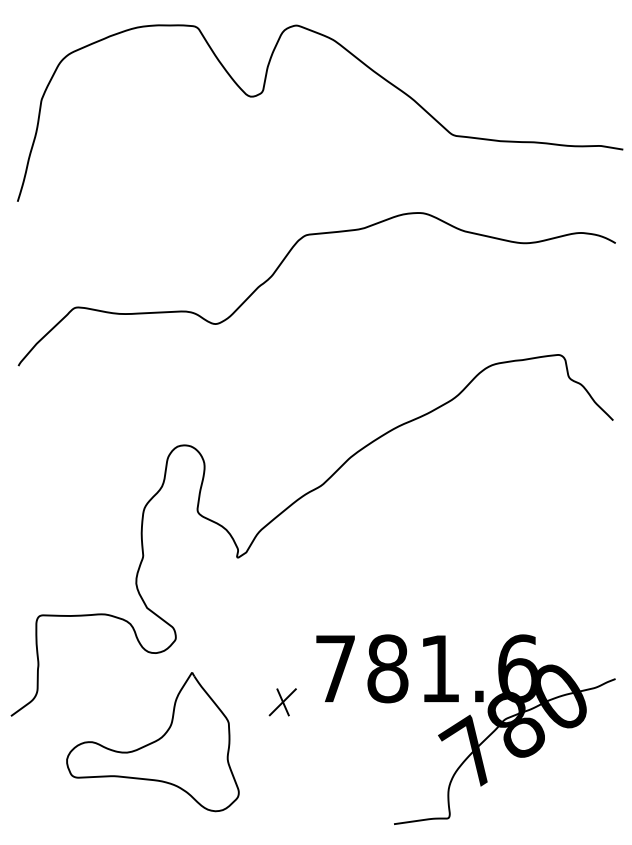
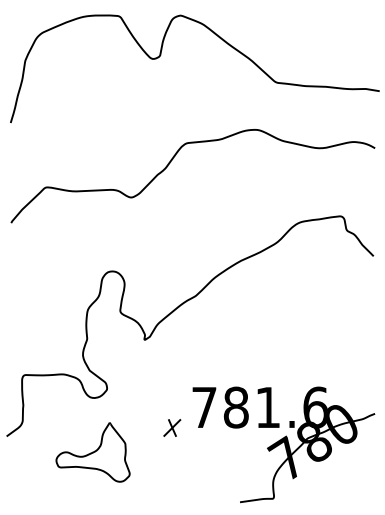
part: (151, 742) -> (92, 452), size x0.7

